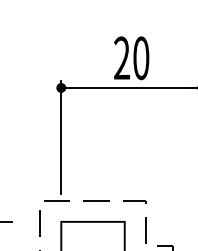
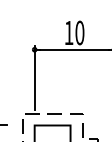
text: (121, 57) -> (68, 32), 20 -> 10

